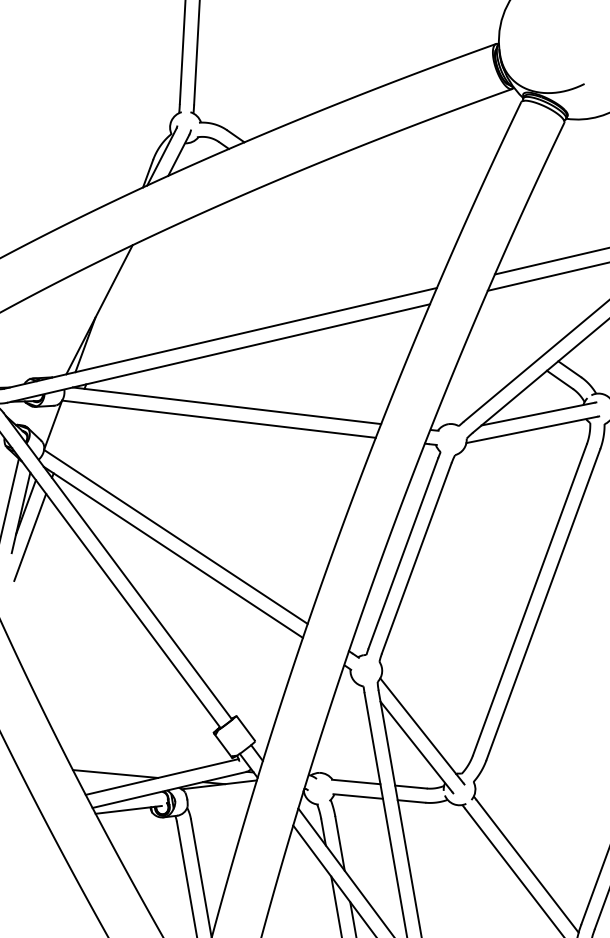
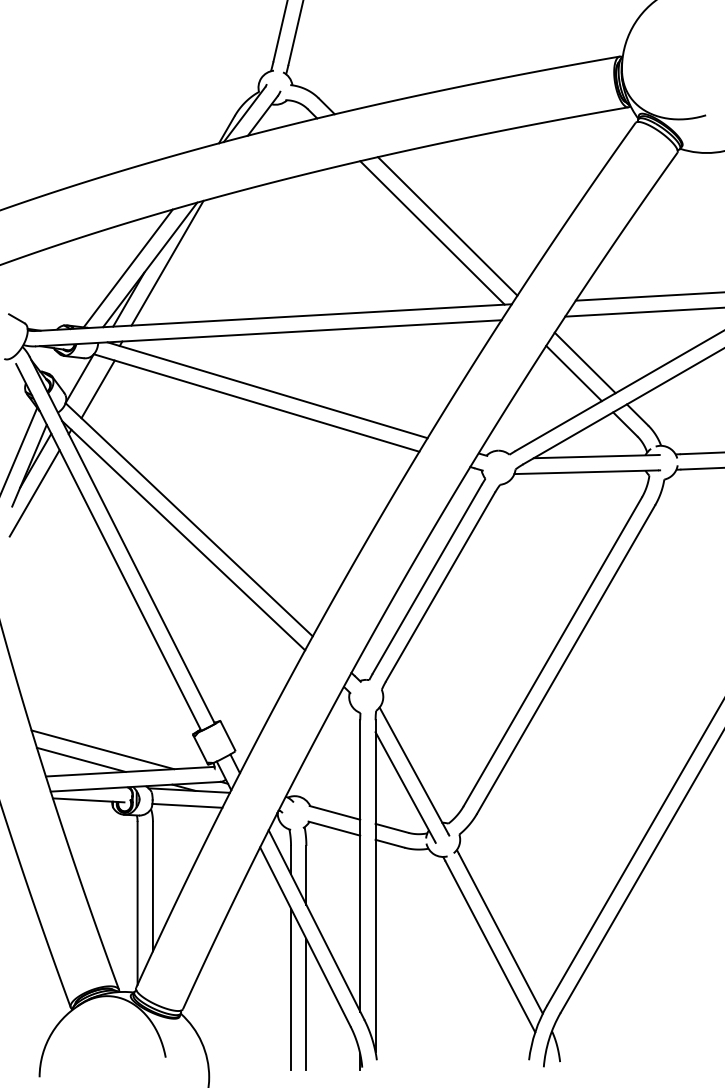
line: (365, 227) -> (447, 226), added
line: (352, 234) -> (432, 232), added
line: (114, 304) -> (167, 262), added
line: (79, 316) -> (127, 268), added
line: (512, 329) -> (584, 362), added
line: (504, 341) -> (573, 373), added
line: (71, 432) -> (97, 389), added
line: (133, 761) -> (102, 749), added
line: (220, 798) -> (187, 805), added

